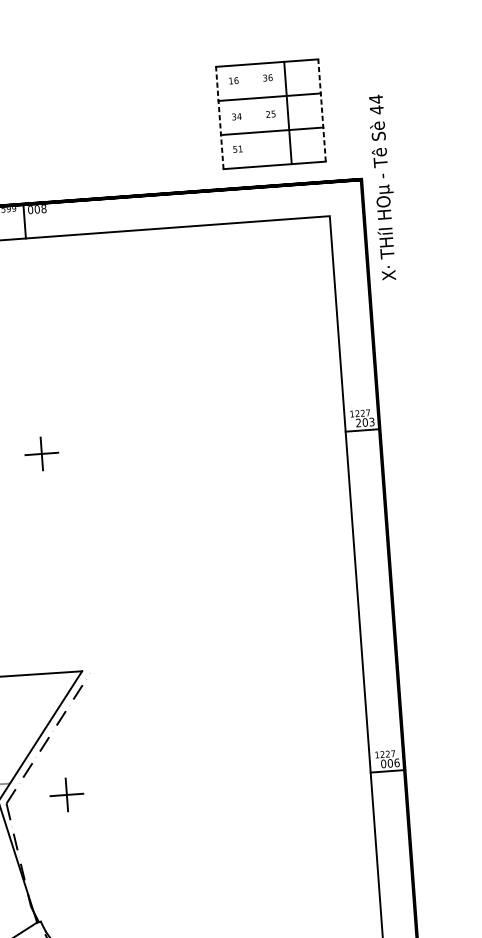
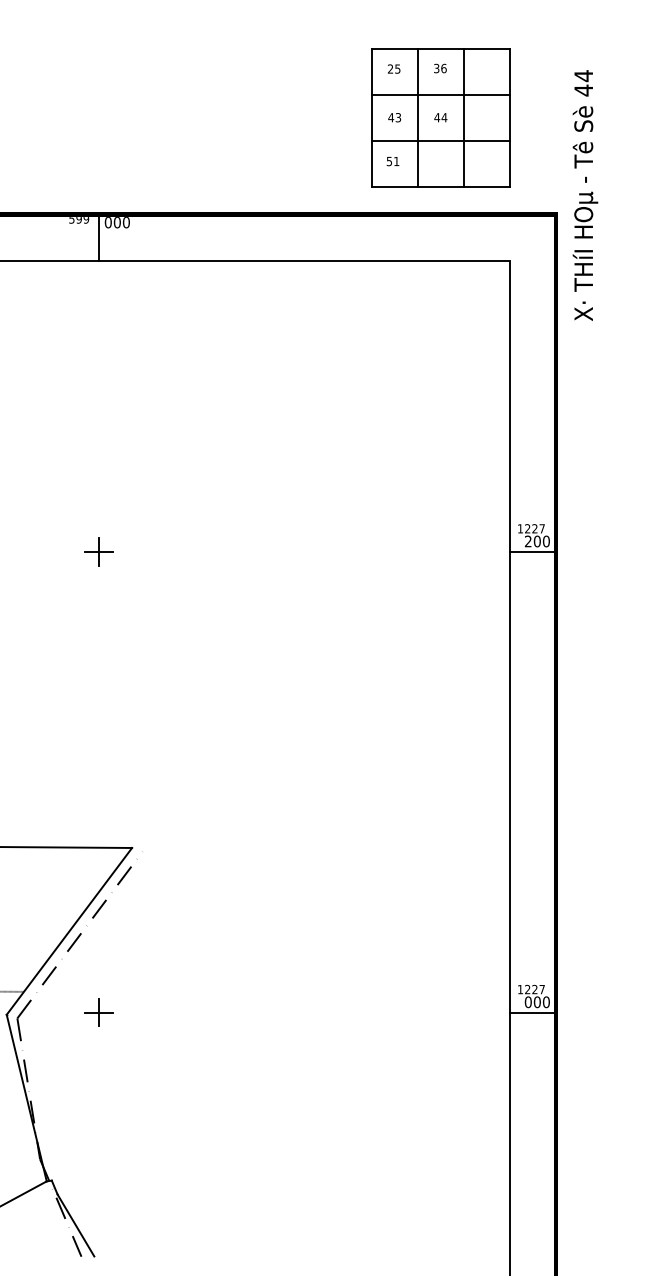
text: (233, 80) -> (393, 68), 16 -> 25
line: (322, 110) -> (510, 117), dashed -> solid
text: (270, 114) -> (440, 117), 25 -> 44
line: (253, 115) -> (417, 117), added
text: (236, 116) -> (394, 117), 34 -> 43
line: (219, 117) -> (371, 117), dashed -> solid
text: (383, 187) -> (585, 195), moved
text: (43, 208) -> (125, 222), 008 -> 000
text: (371, 422) -> (545, 541), 203 -> 200
part: (41, 453) -> (98, 551), size x0.62
text: (397, 762) -> (546, 1001), 006 -> 000
part: (66, 794) -> (98, 1012), size x0.62

